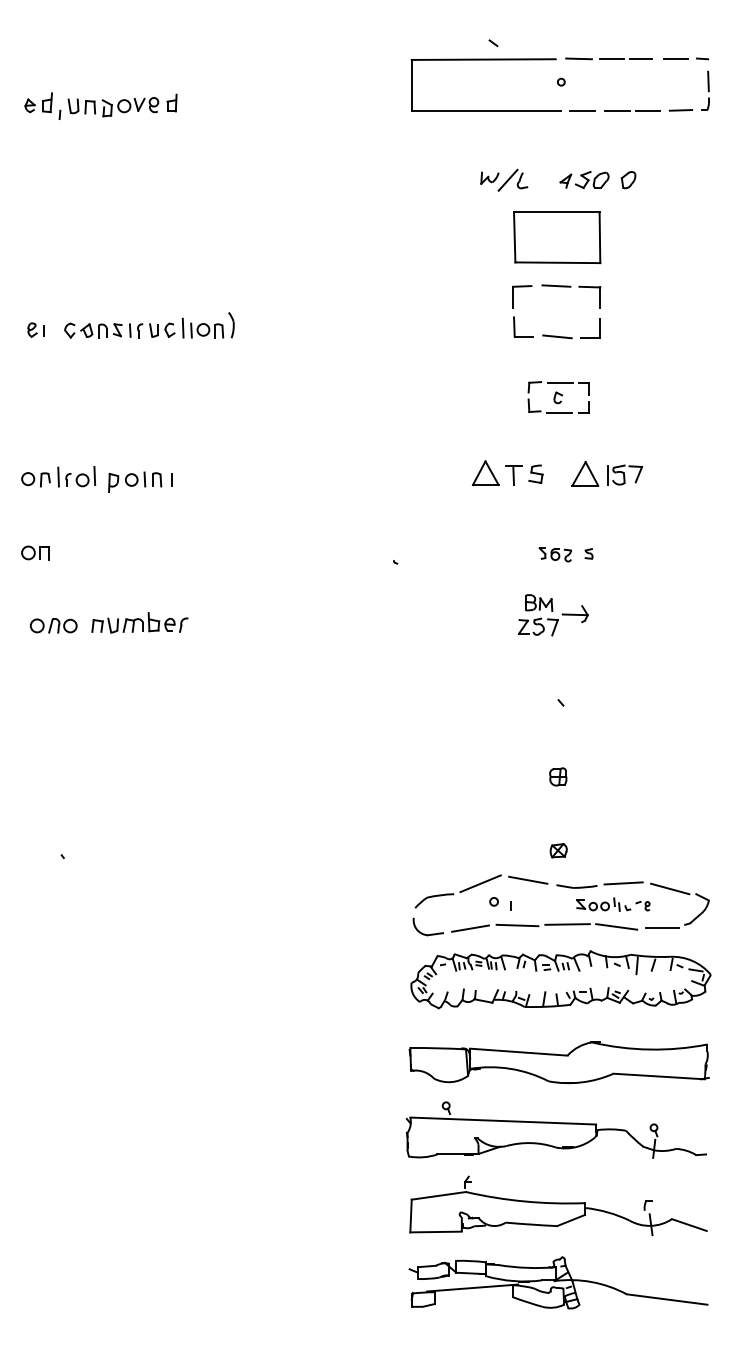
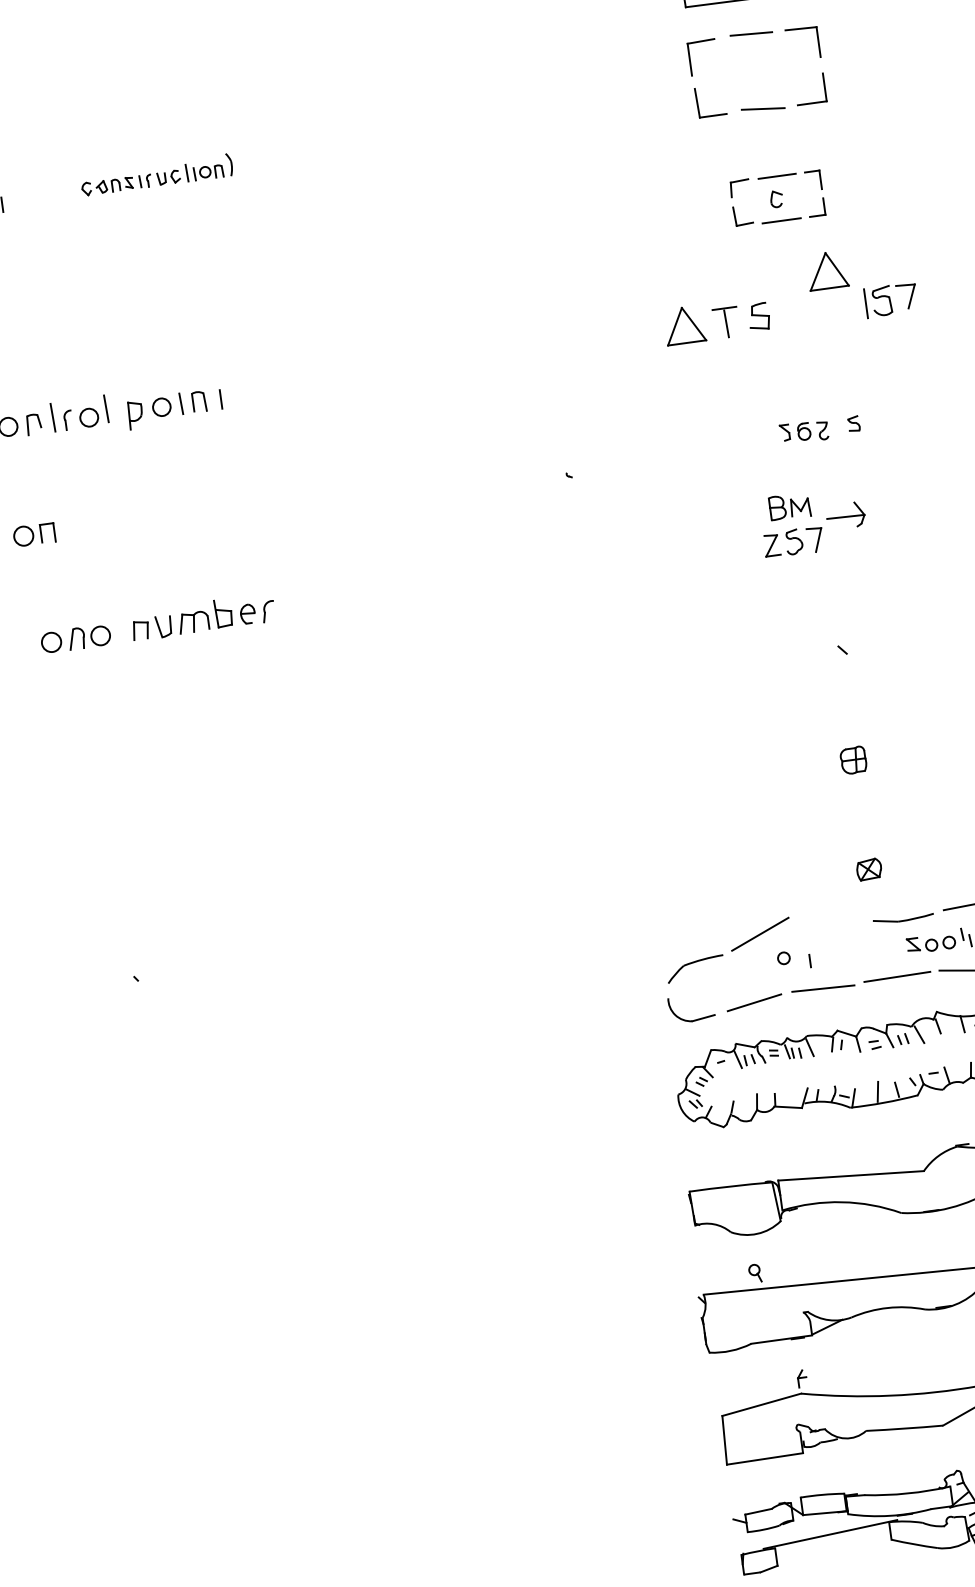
part: (149, 325) -> (156, 174), size x0.6
part: (585, 473) -> (827, 270), moved
line: (528, 879) -> (830, 918), removed

